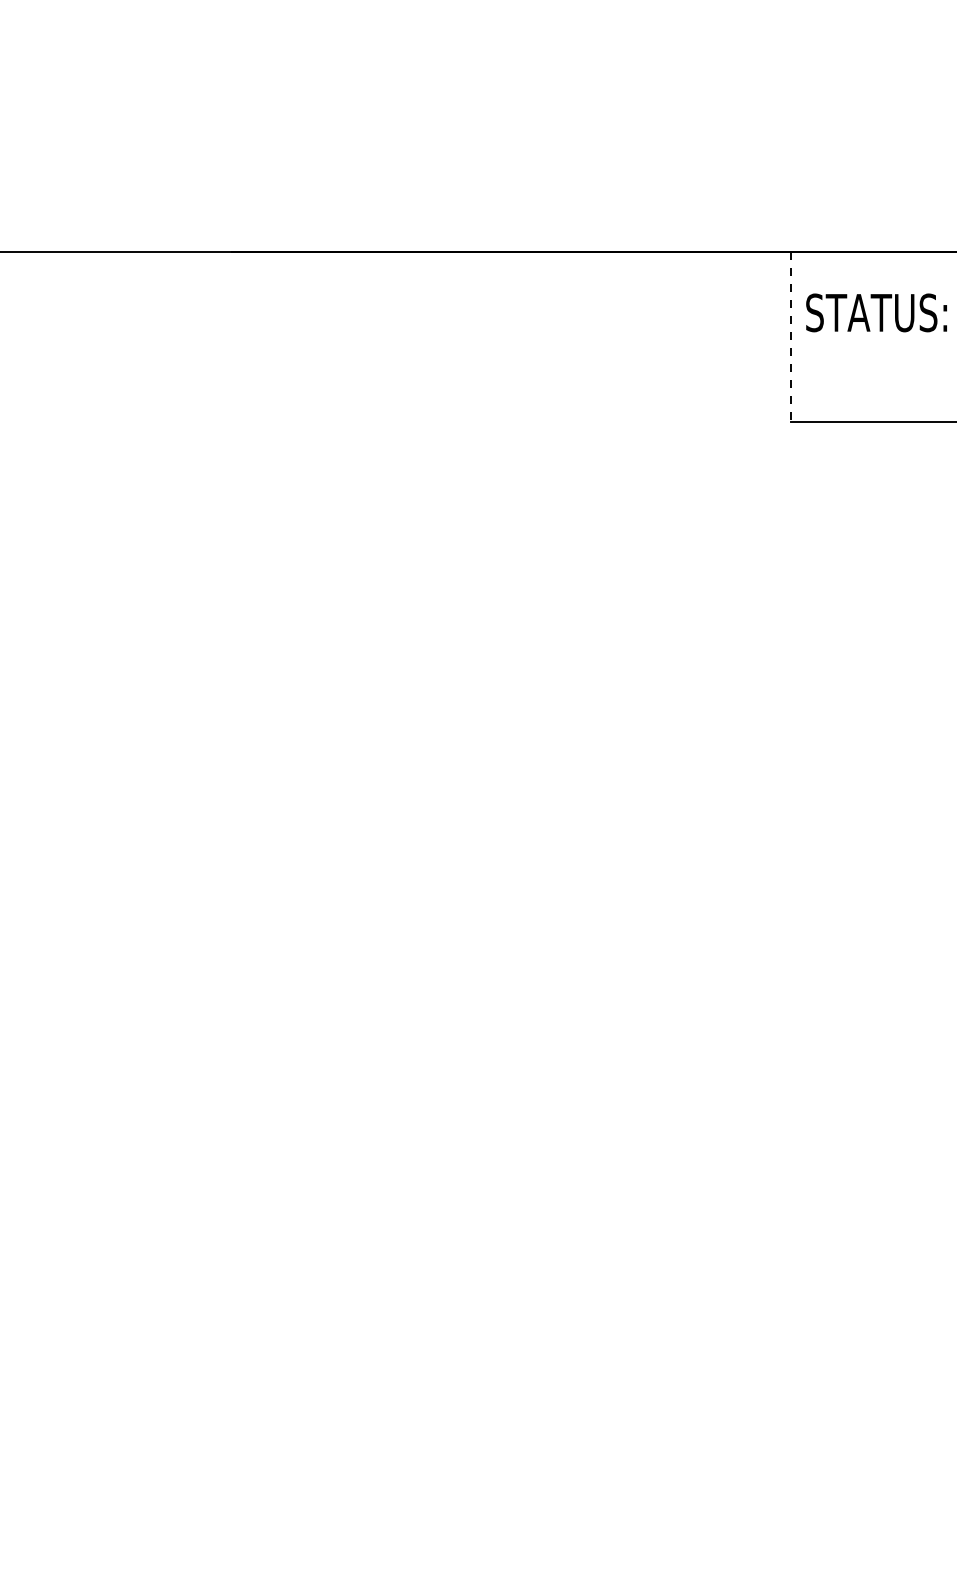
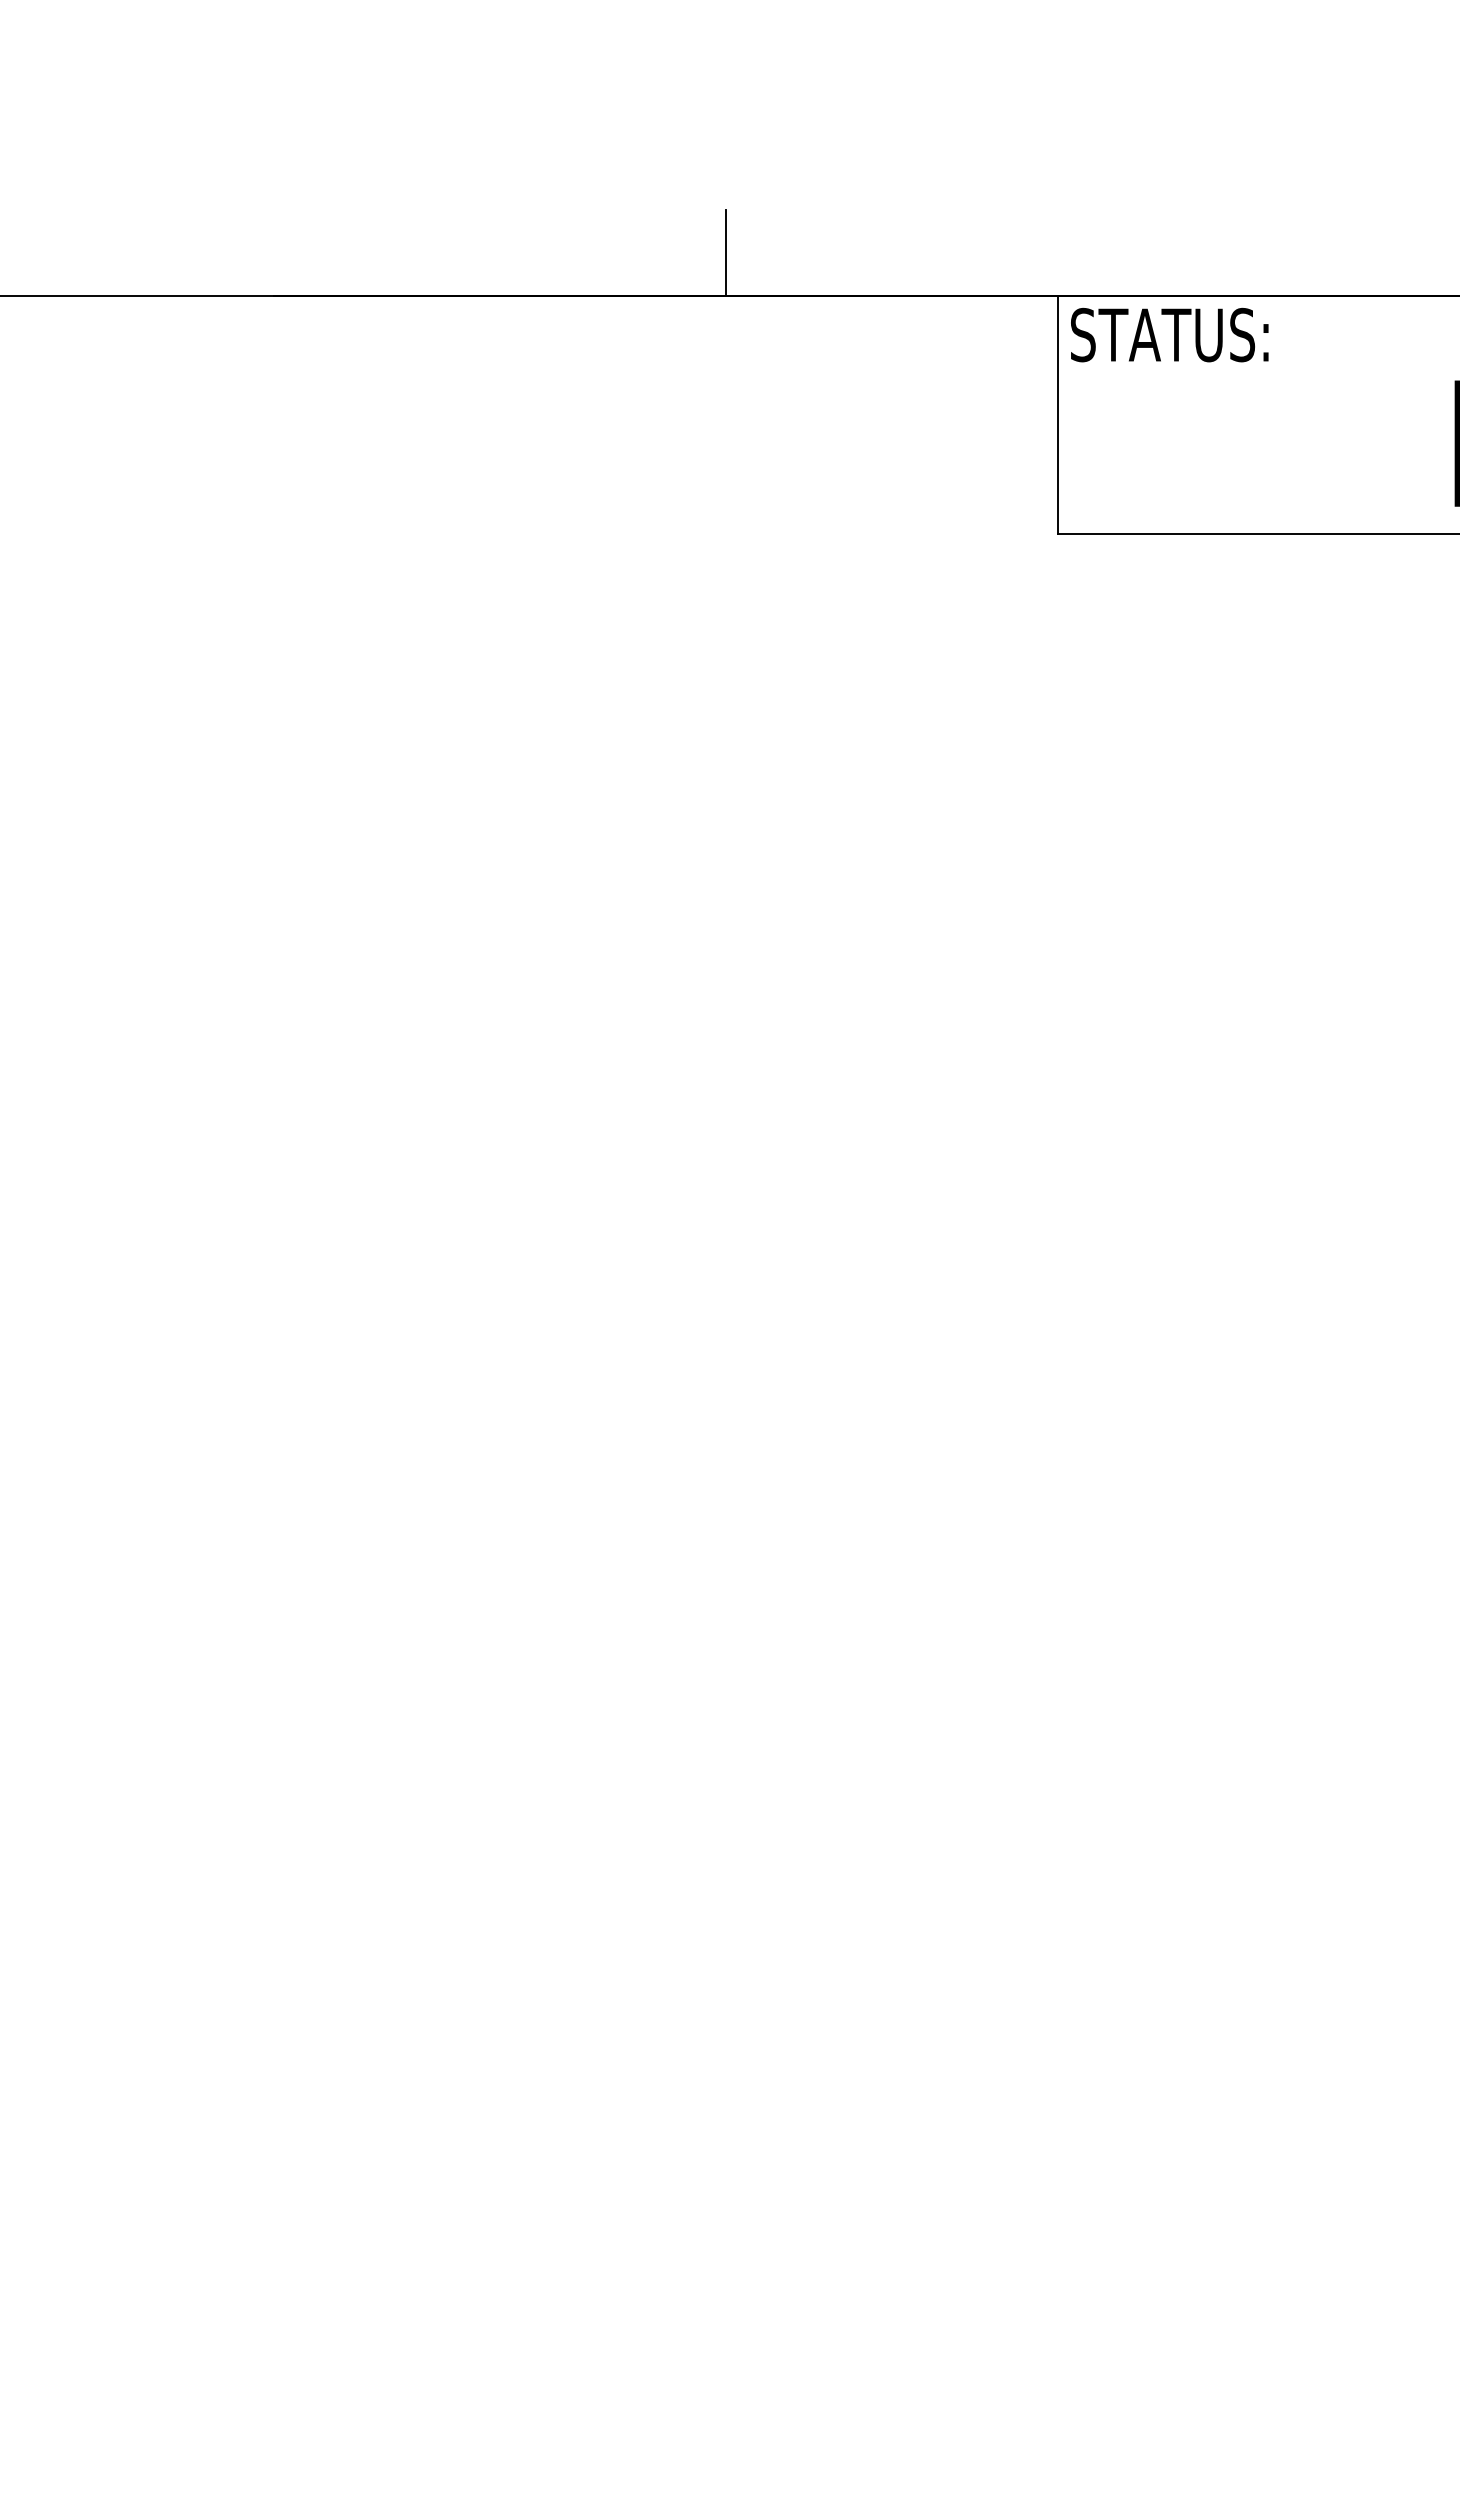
line: (554, 221) -> (725, 252), added
text: (876, 312) -> (1169, 334), moved
line: (790, 336) -> (1057, 414), dashed -> solid

